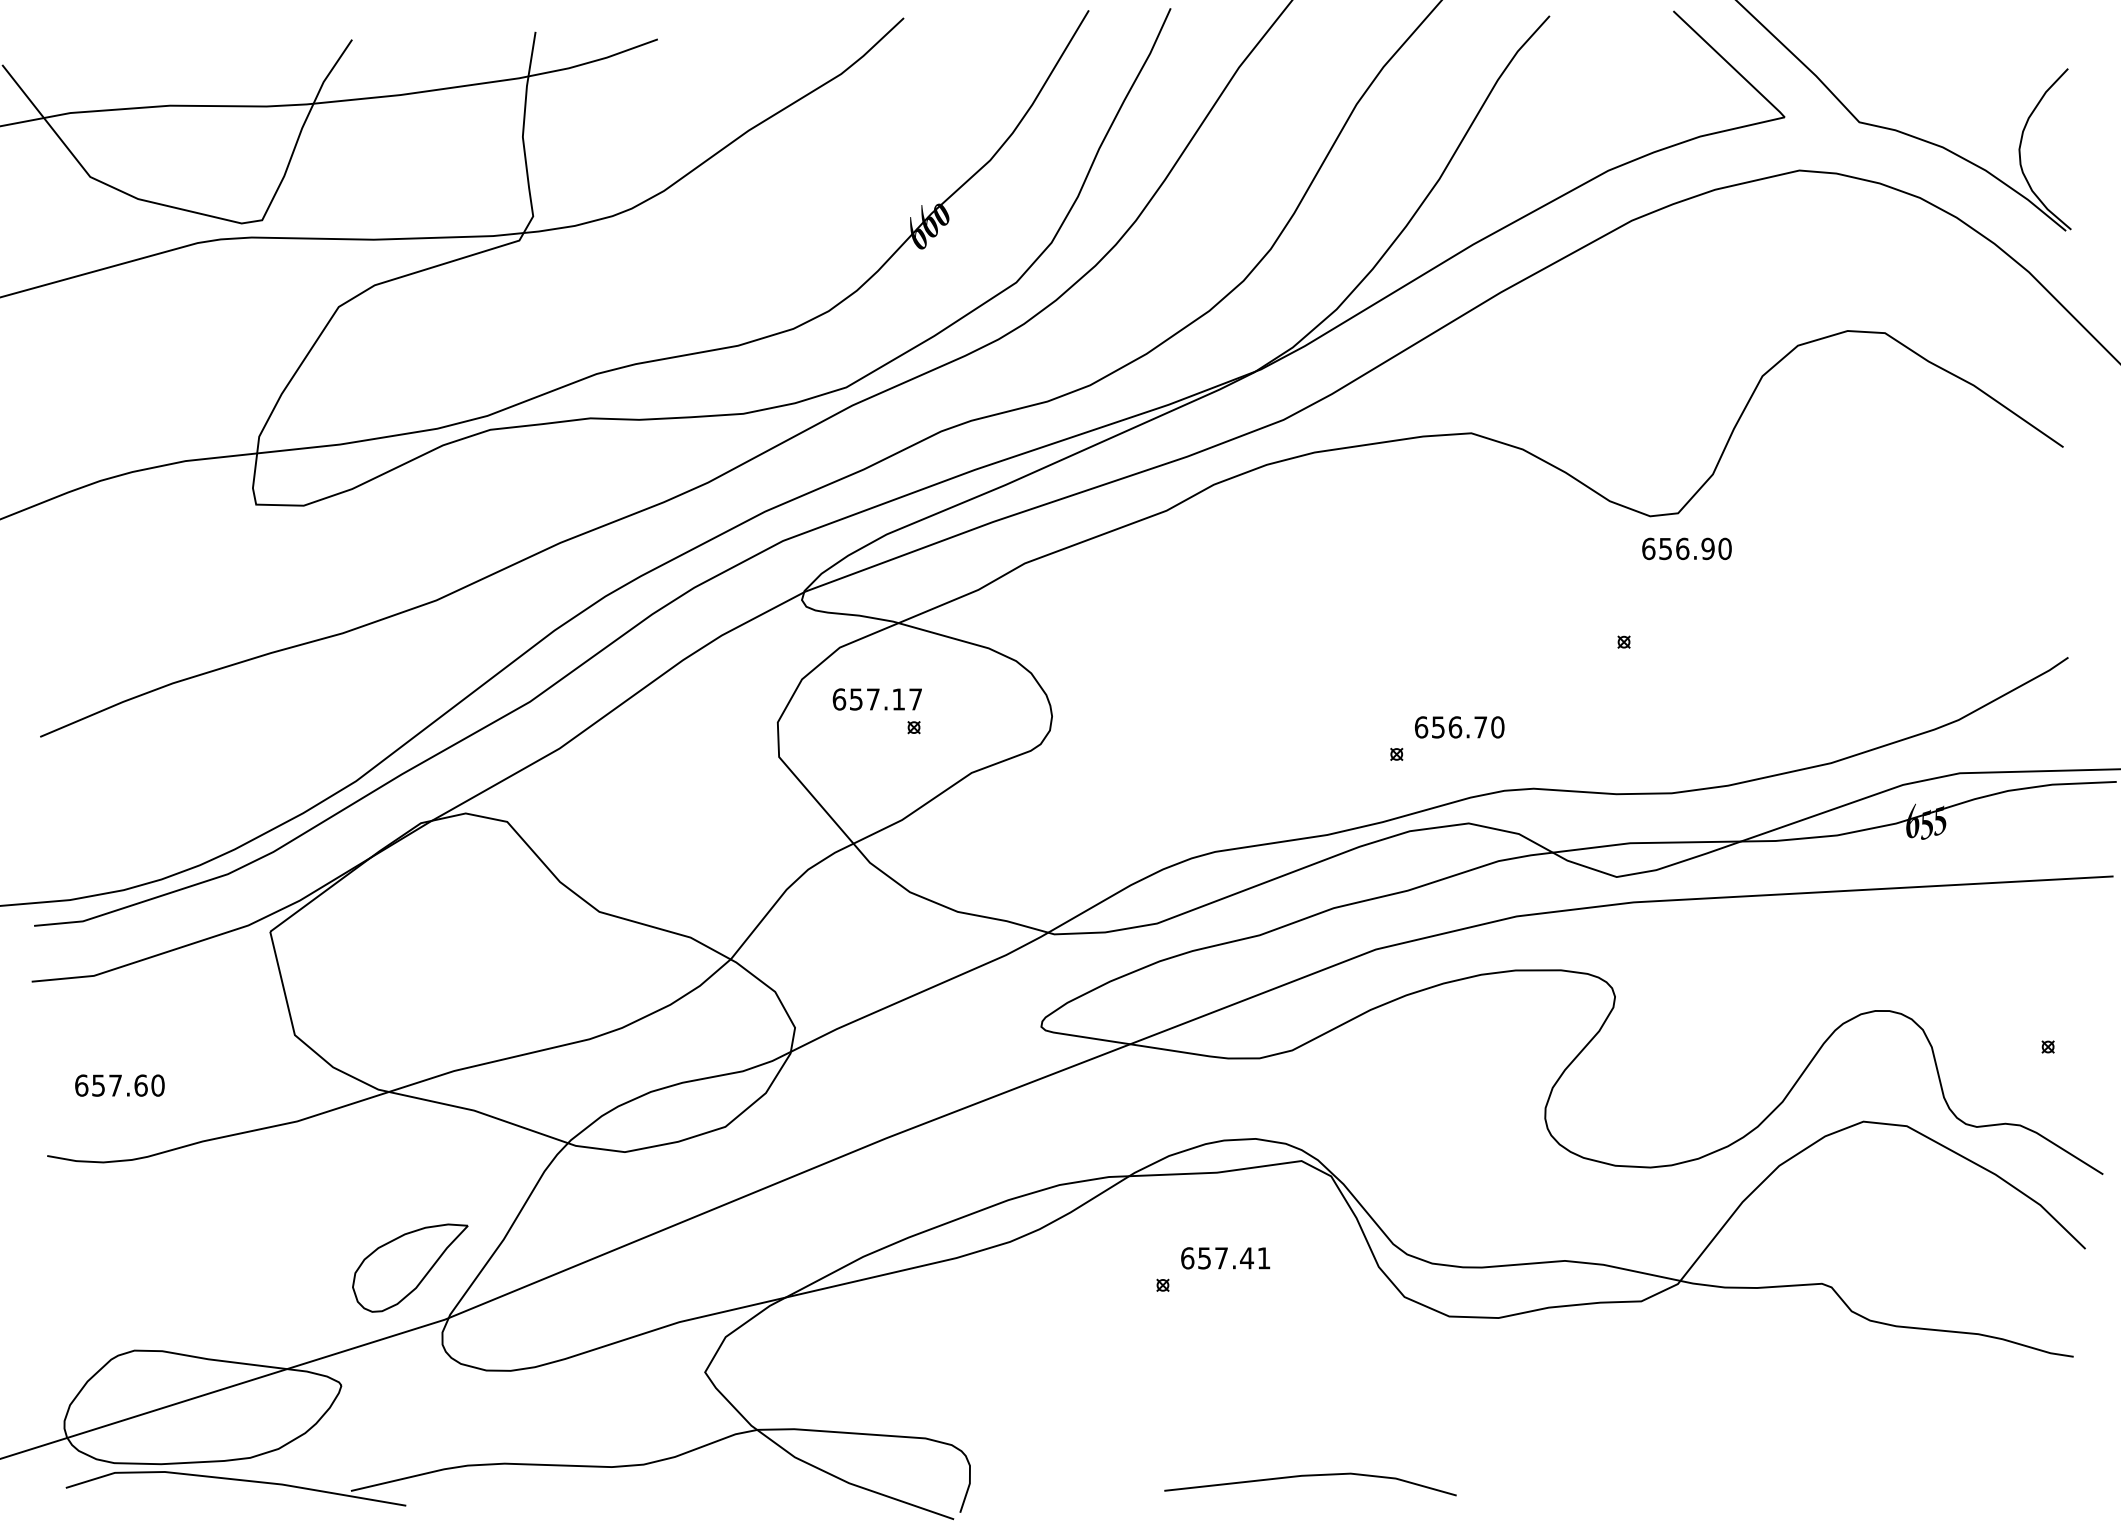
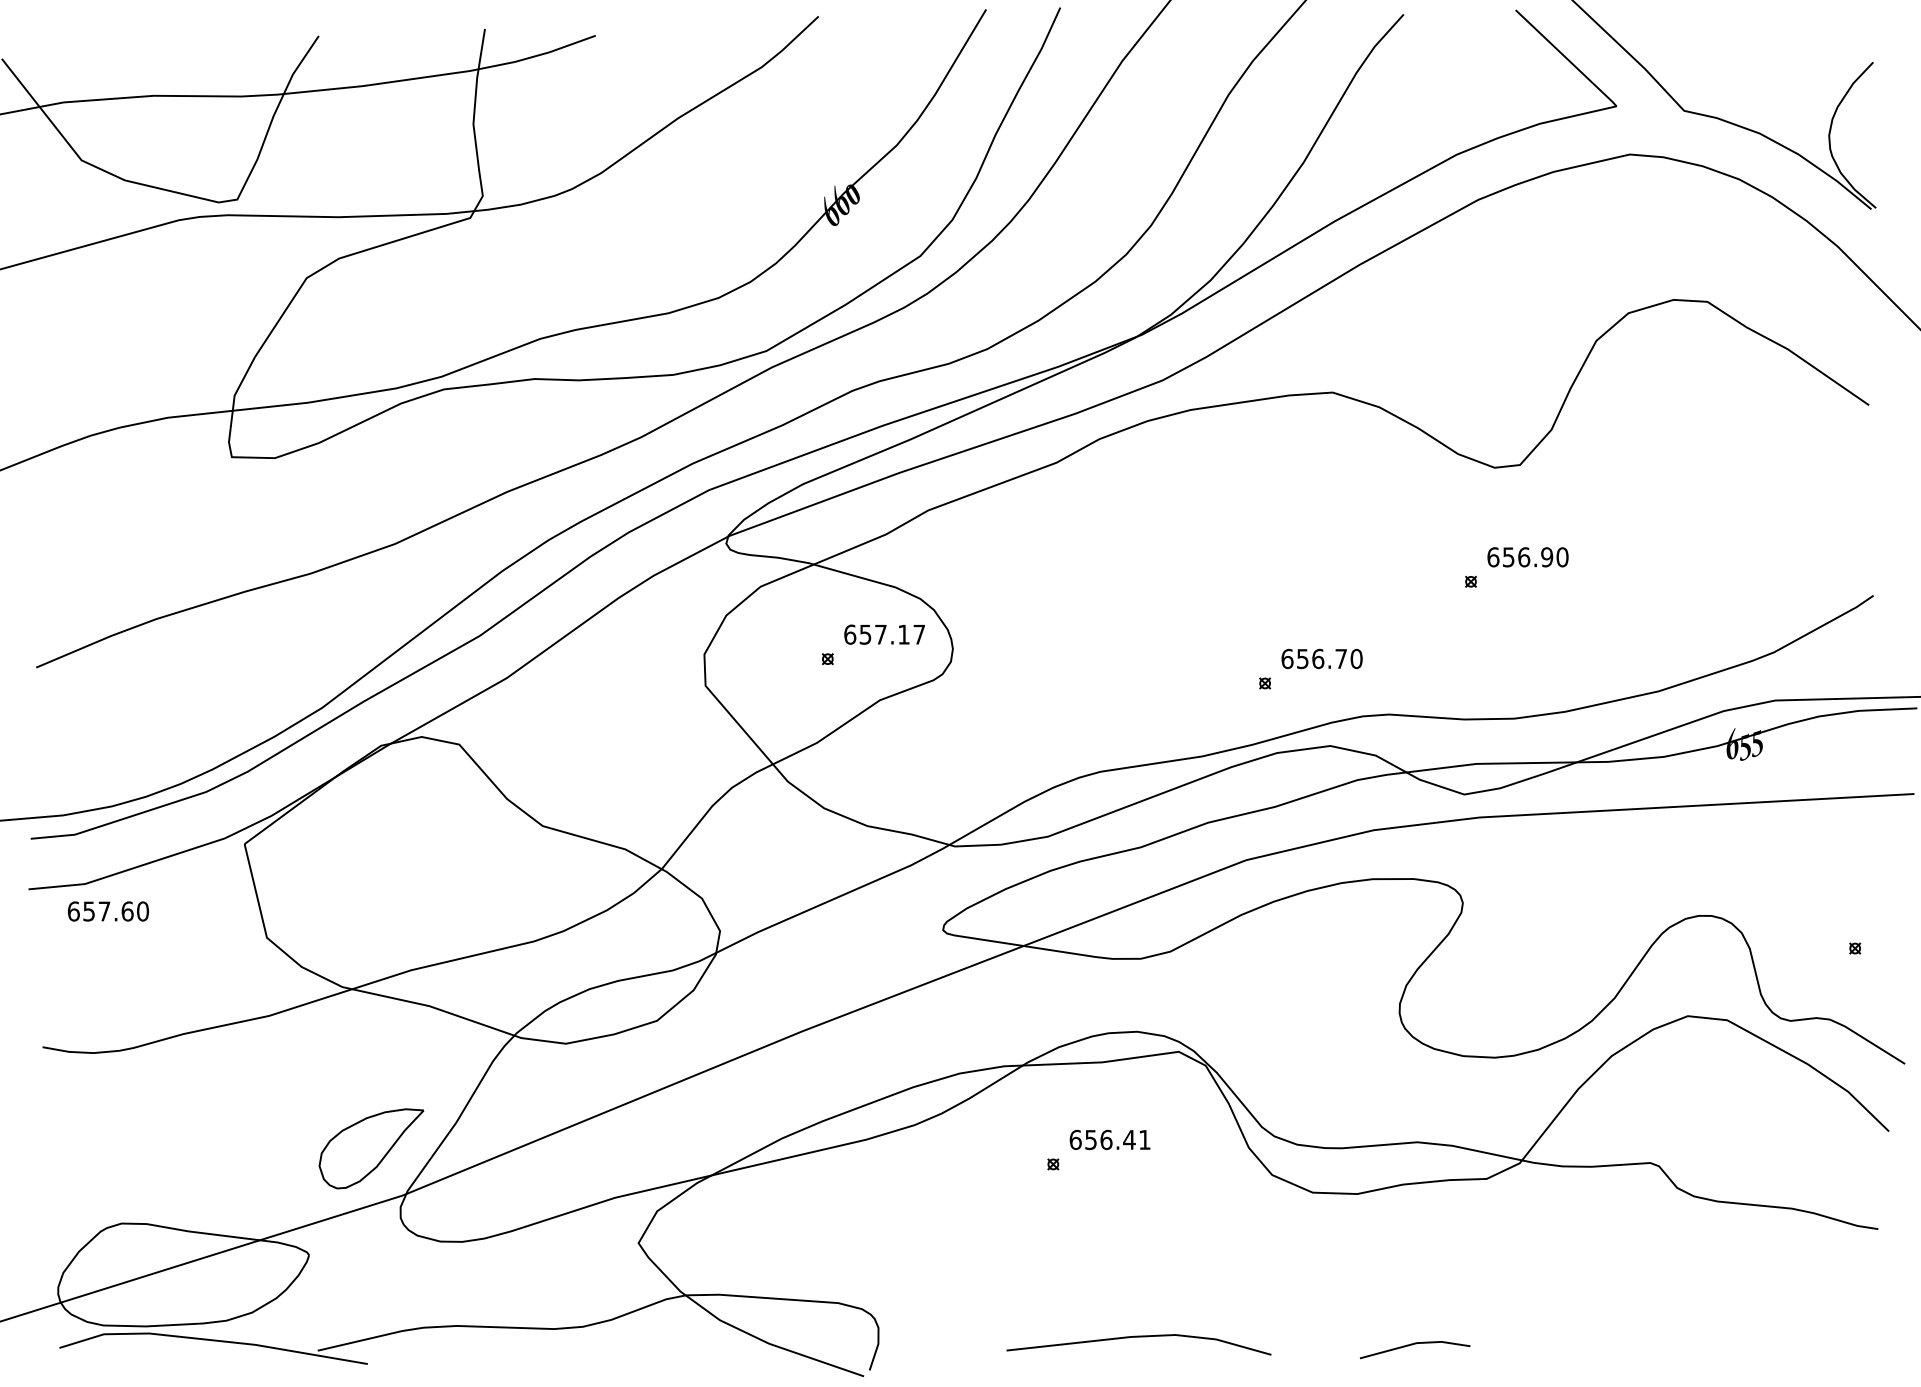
text: (1686, 549) -> (1527, 557), moved
text: (877, 699) -> (884, 634), moved
text: (118, 1085) -> (107, 911), moved
text: (1221, 1257) -> (1106, 1139), 657.41 -> 656.41
line: (1309, 1476) -> (1138, 1337), moved
line: (1559, 1485) -> (1412, 1345), added

